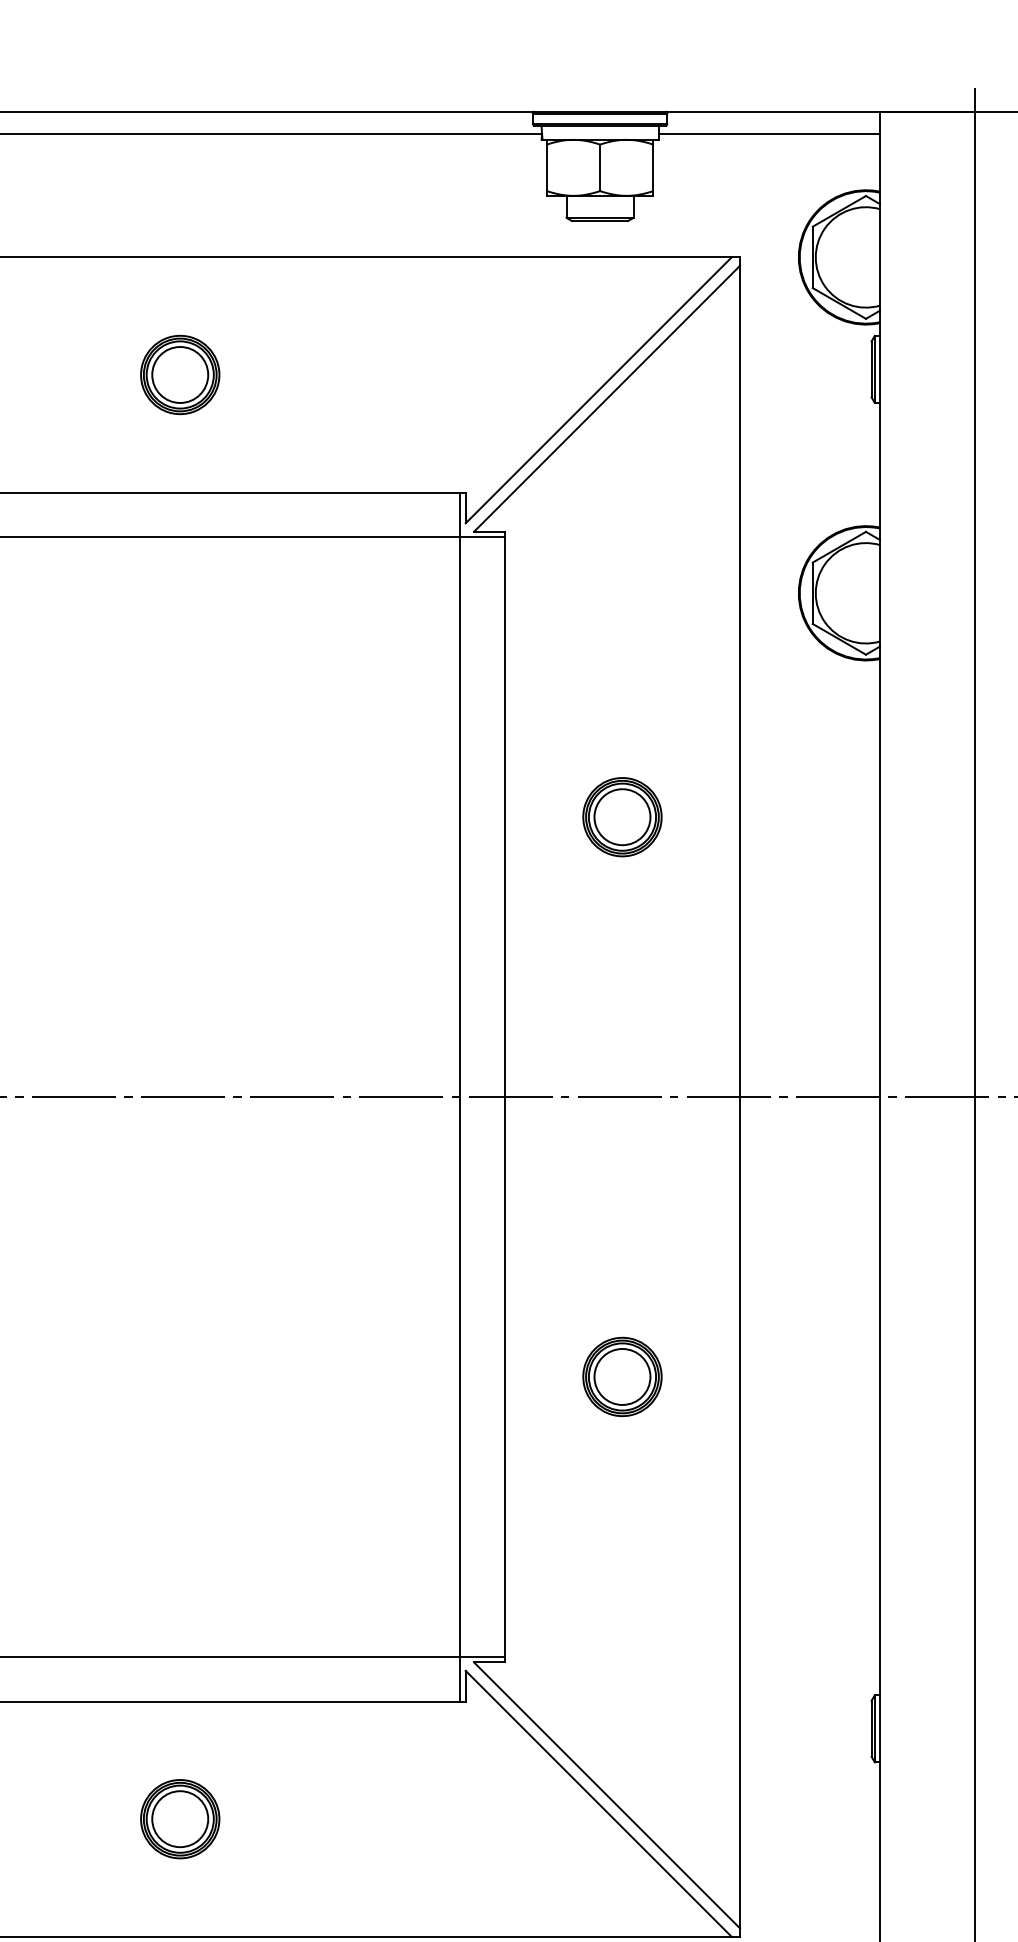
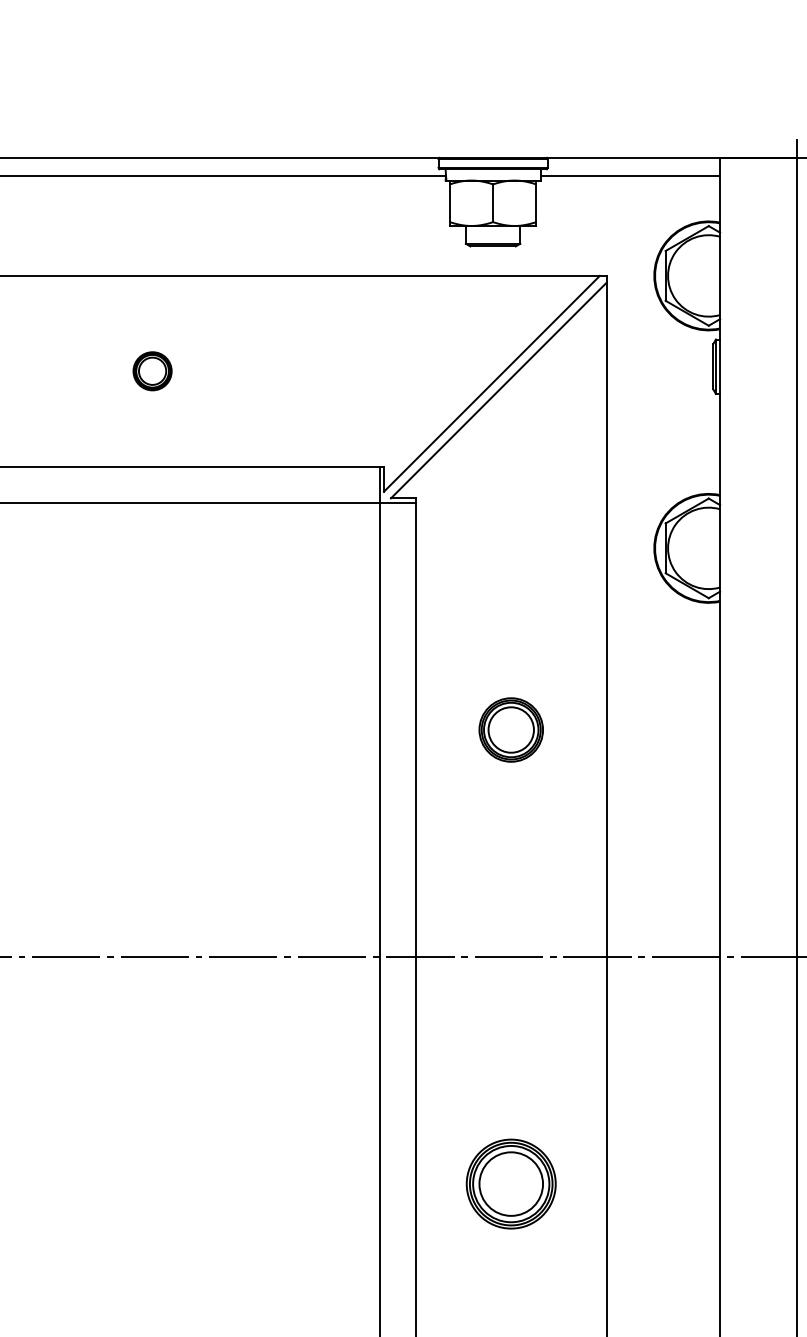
part: (180, 374) -> (152, 370), size x0.6
part: (622, 1376) -> (511, 1183), size x1.4

